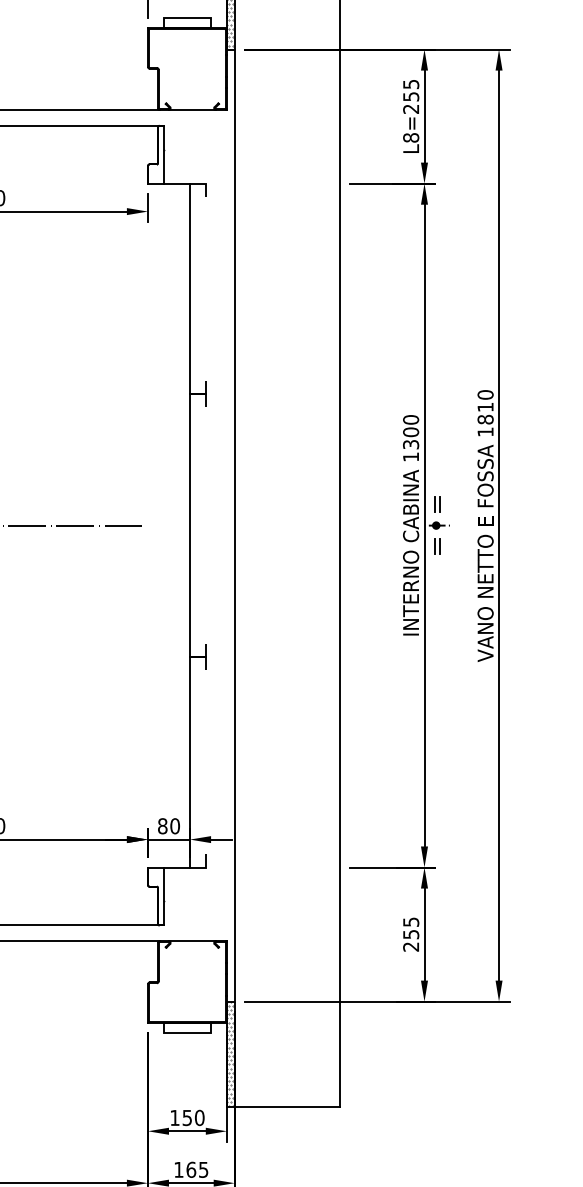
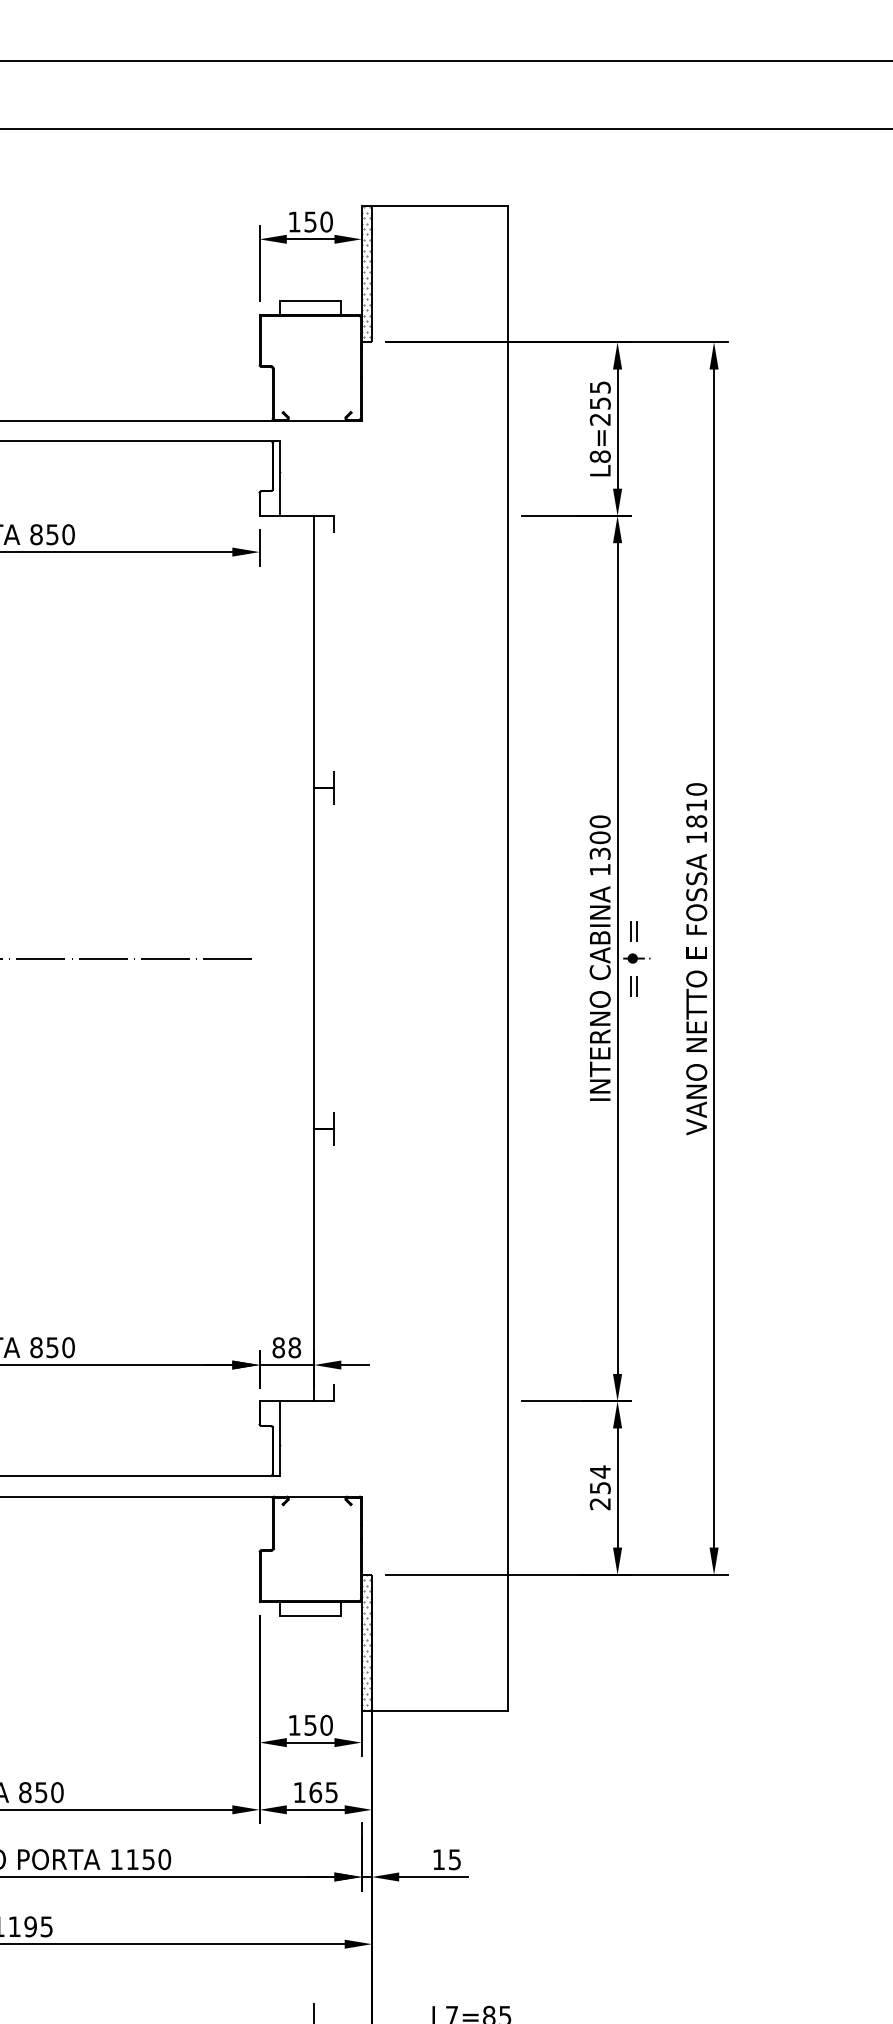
line: (234, 525) -> (371, 958), removed
text: (174, 826) -> (294, 1347), 80 -> 88
text: (411, 921) -> (600, 1471), 255 -> 254

